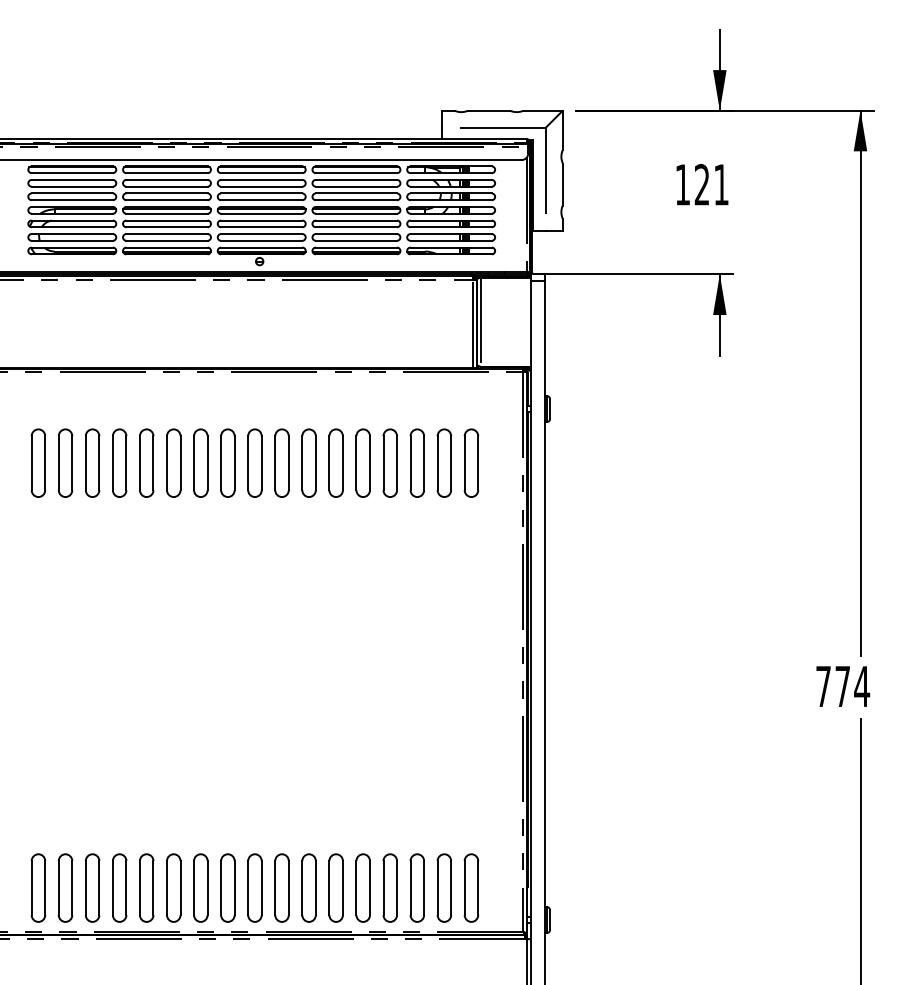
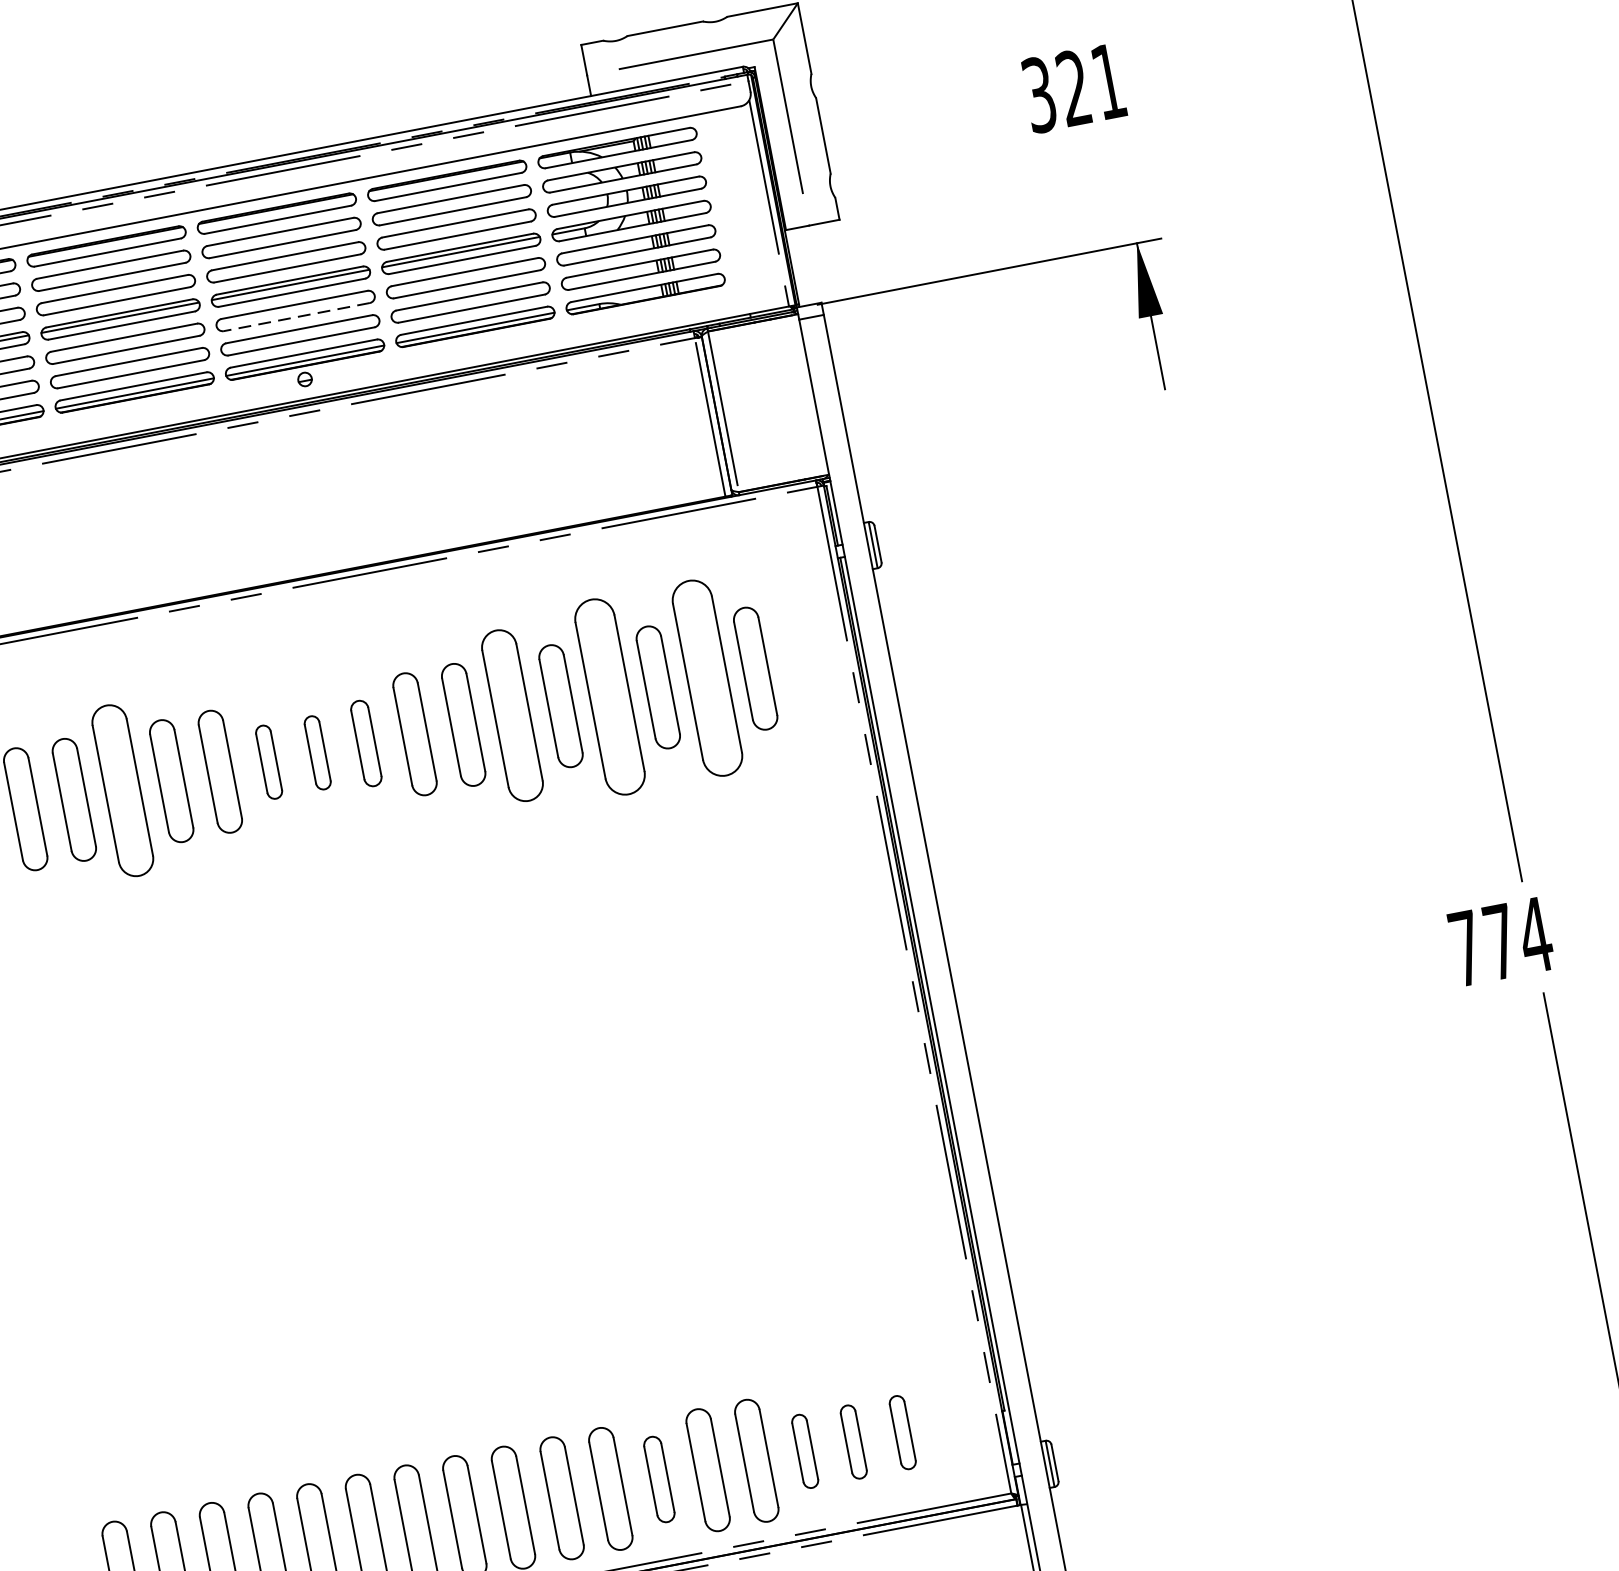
text: (682, 184) -> (1038, 94), 121 -> 321
line: (261, 227) -> (296, 317), solid -> dashed
part: (119, 462) -> (122, 789), size x1.4
part: (200, 462) -> (268, 761), size x0.6
part: (227, 462) -> (316, 751), size x0.6
part: (254, 462) -> (365, 742), size x0.7
part: (335, 462) -> (510, 714), size x1.4
part: (389, 462) -> (608, 695), size x1.6
part: (443, 462) -> (705, 677), size x1.6
part: (335, 887) -> (658, 1478), size x0.7
part: (416, 887) -> (803, 1450), size x0.6
part: (443, 887) -> (852, 1441), size x0.6
part: (471, 887) -> (902, 1431), size x0.6

